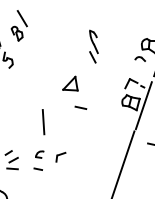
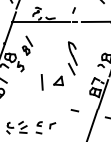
part: (93, 46) -> (72, 58), size x1.67
line: (80, 107) -> (74, 110), moved
line: (42, 122) -> (41, 82), moved

